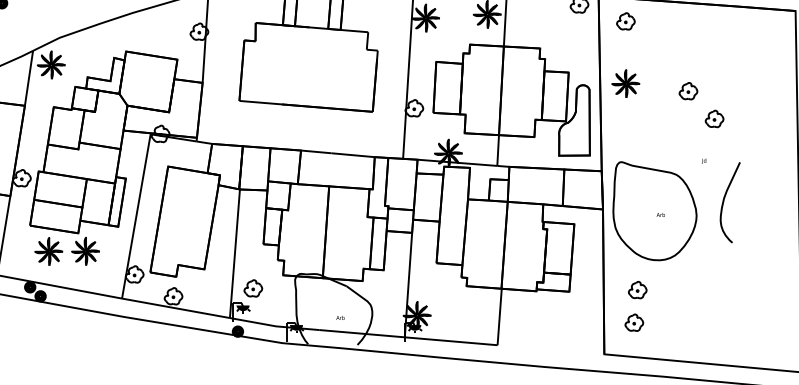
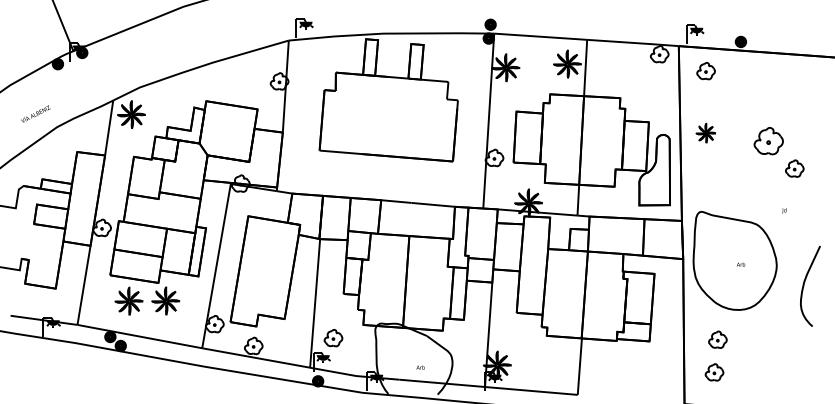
part: (625, 82) -> (705, 132), size x0.7
part: (688, 90) -> (768, 140), size x1.6
curve: (725, 198) -> (805, 282), moved

